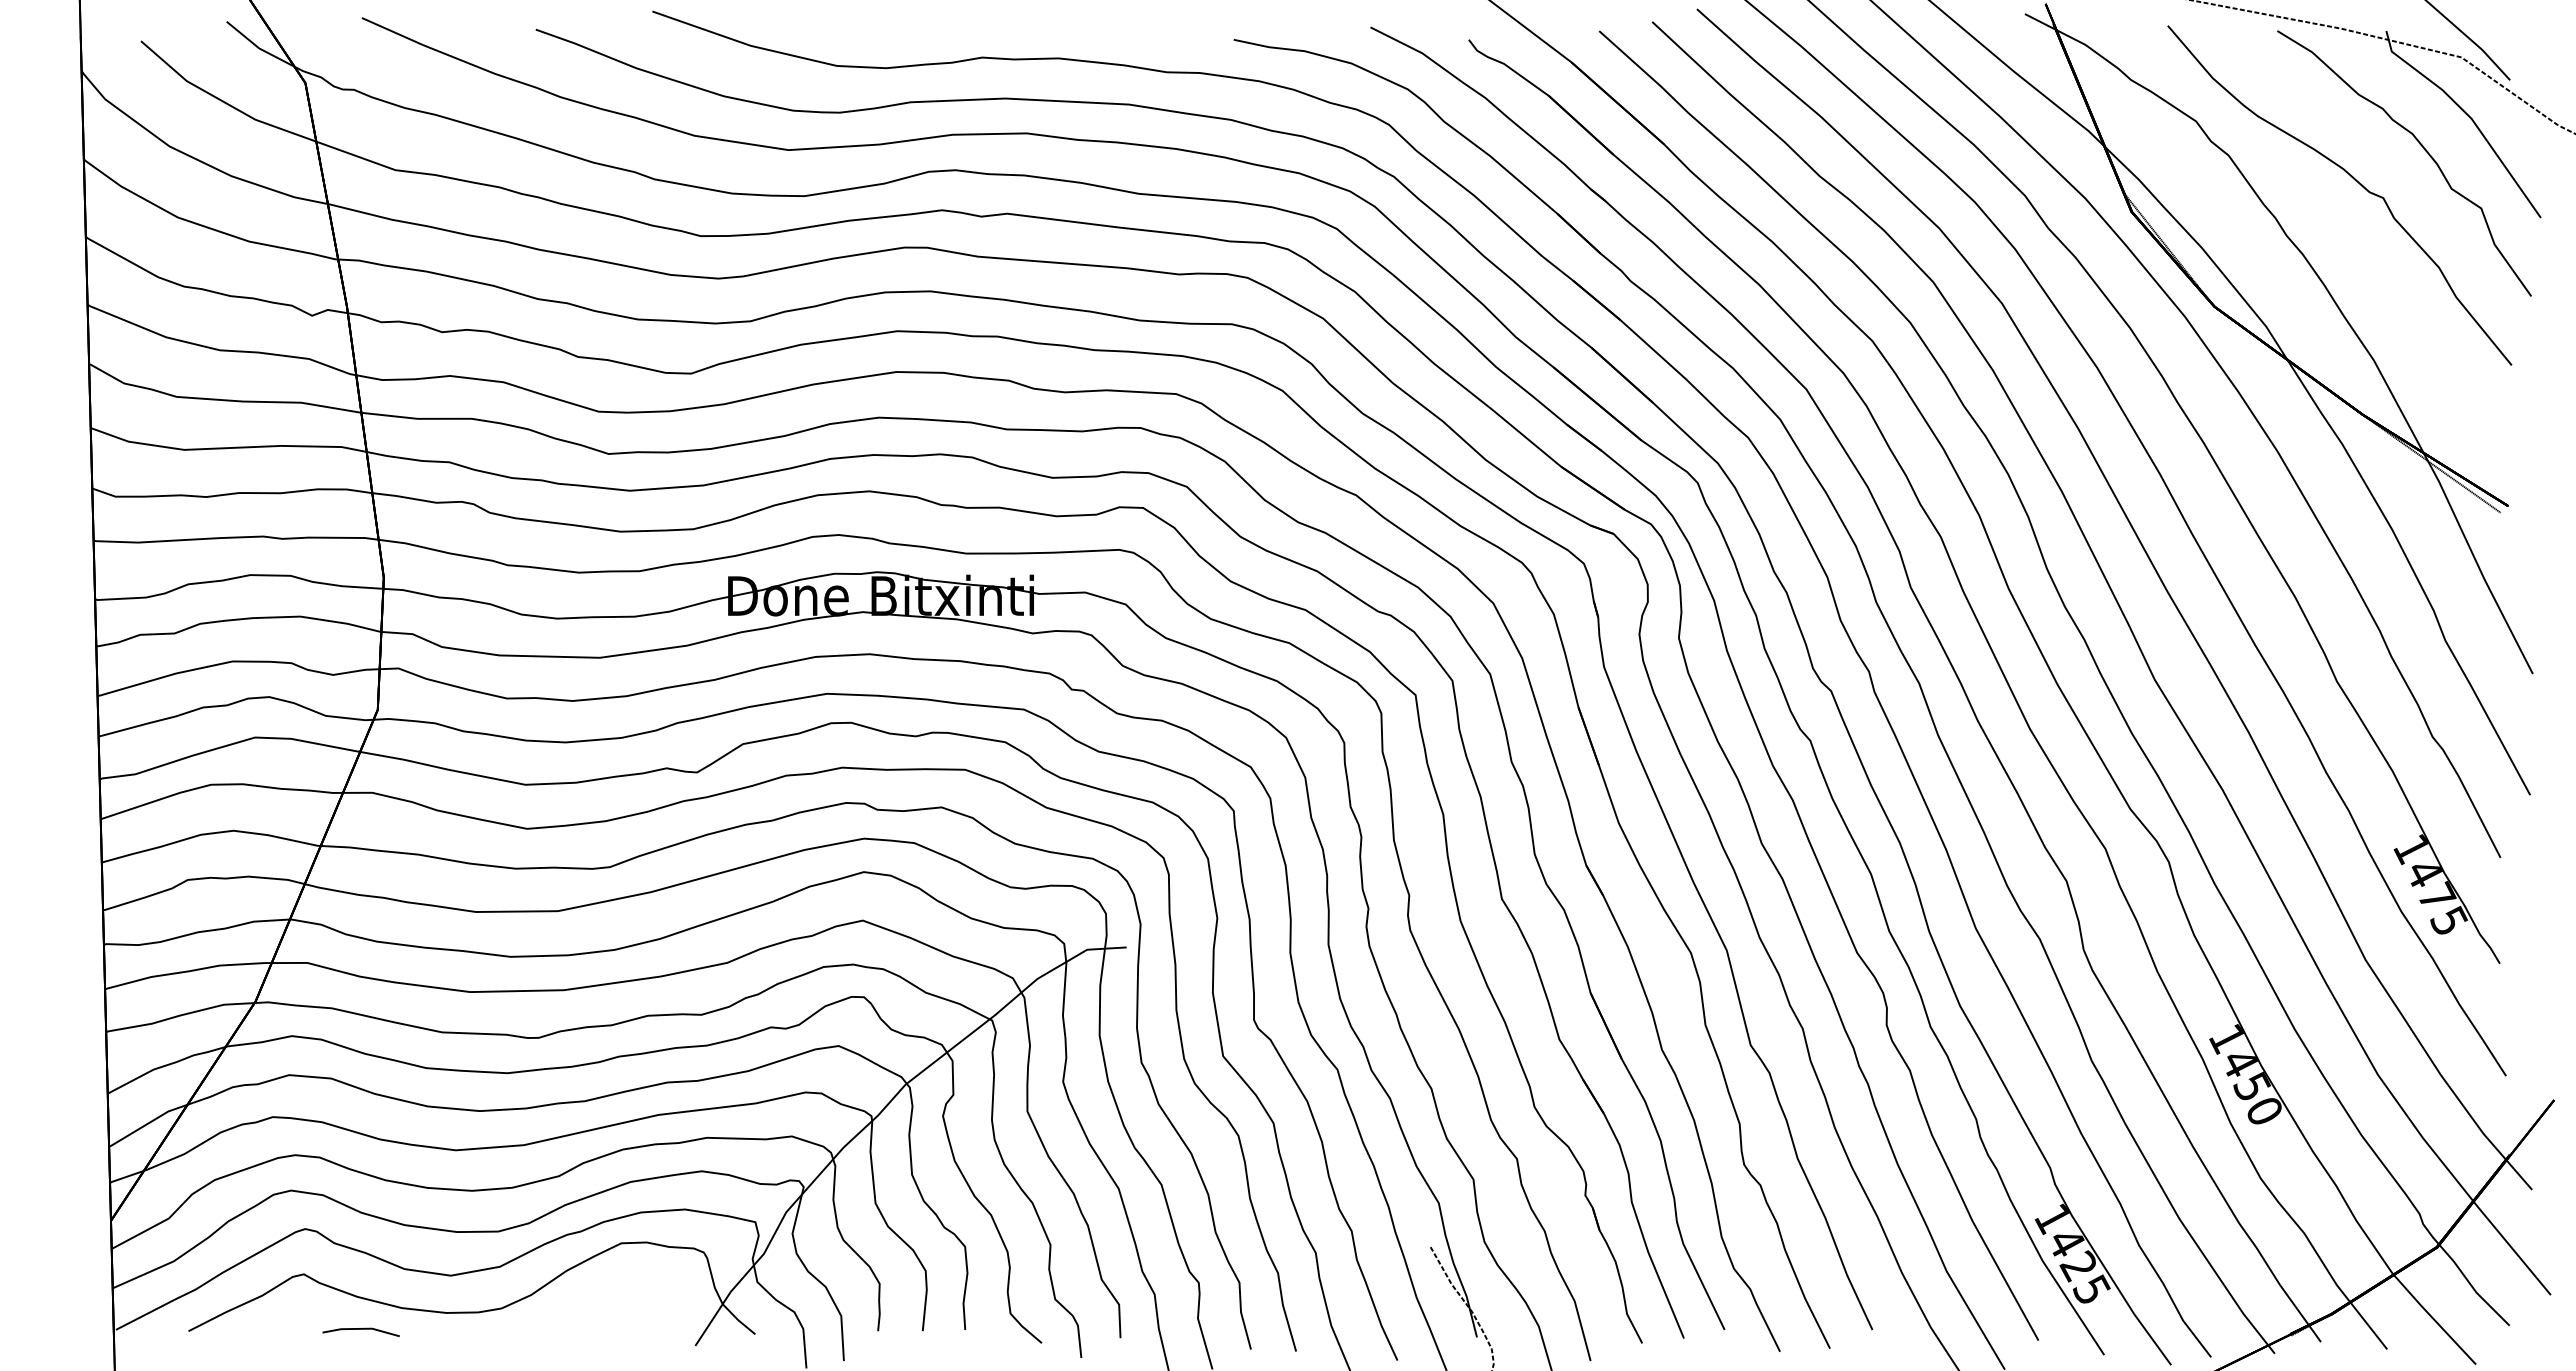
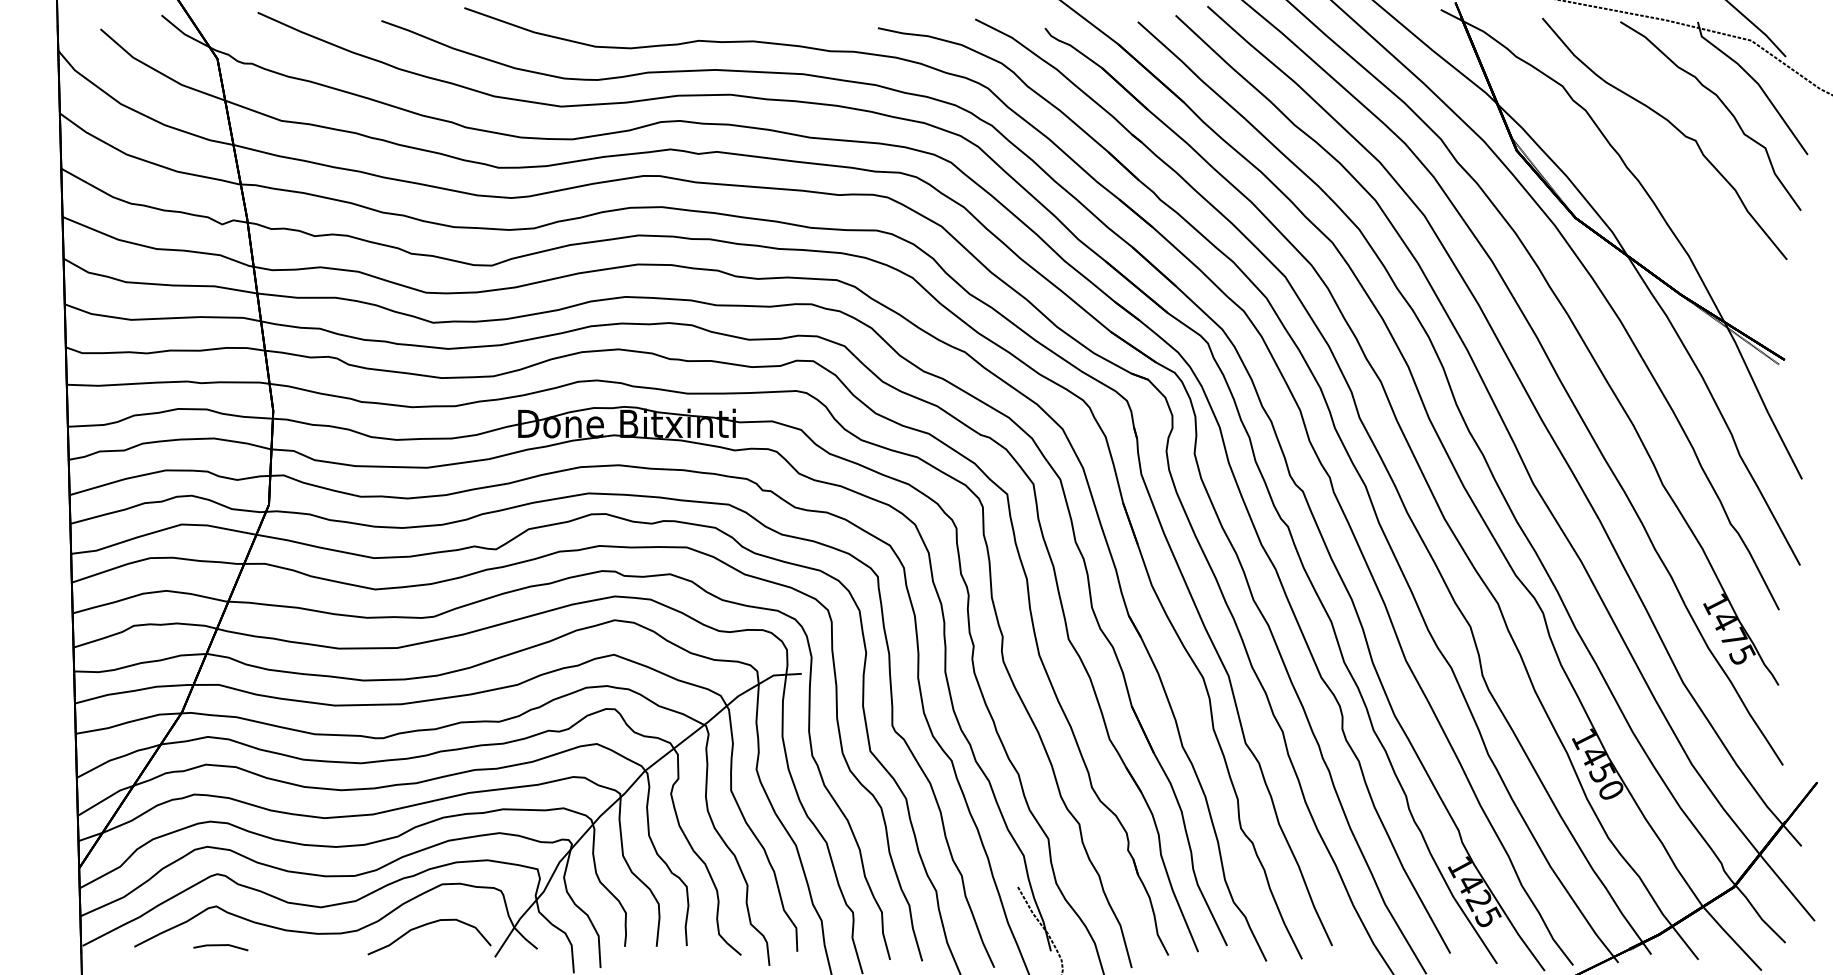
curve: (597, 1301) -> (425, 925), added
line: (360, 1329) -> (220, 945), moved

